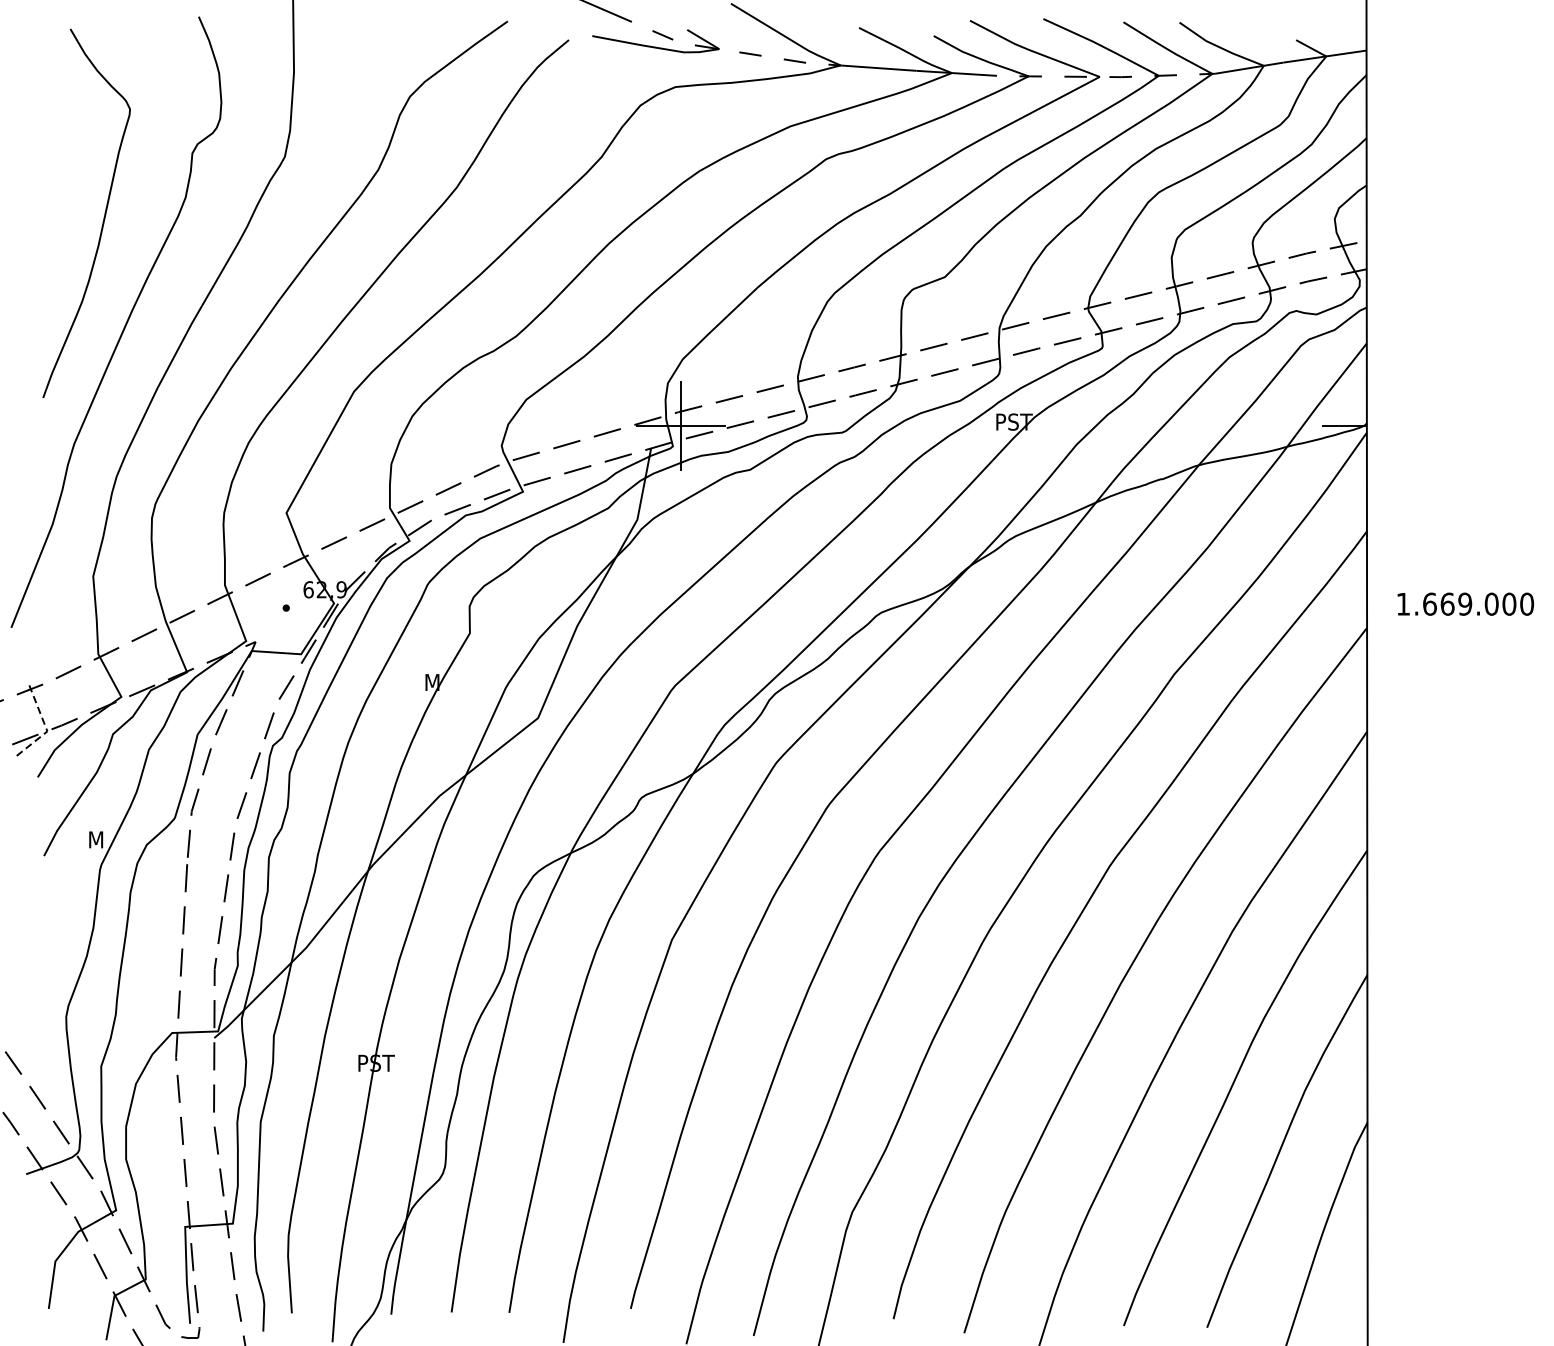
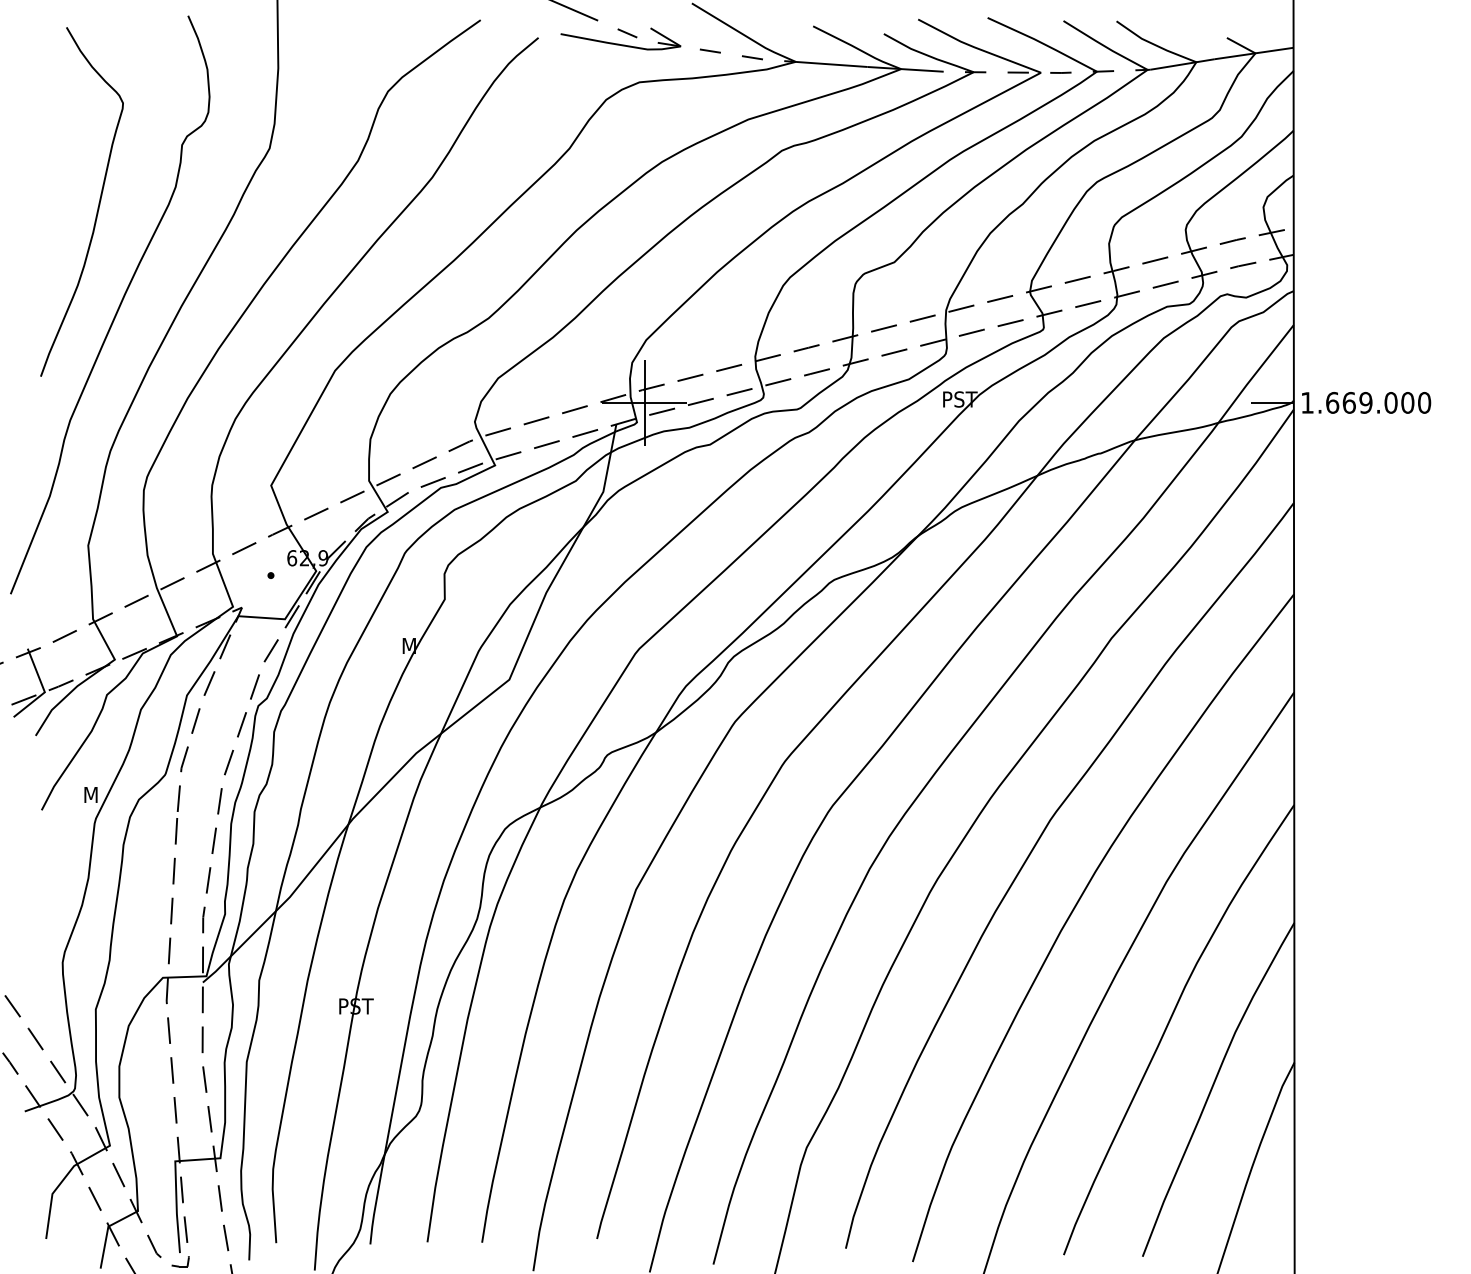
text: (1465, 603) -> (1366, 402), moved
line: (45, 728) -> (43, 689), dashed -> solid

